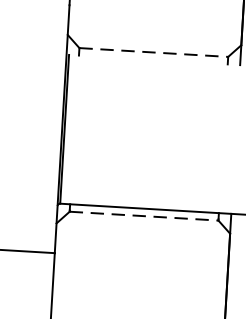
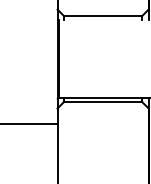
line: (154, 53) -> (103, 16), dashed -> solid
line: (144, 217) -> (103, 102), dashed -> solid

